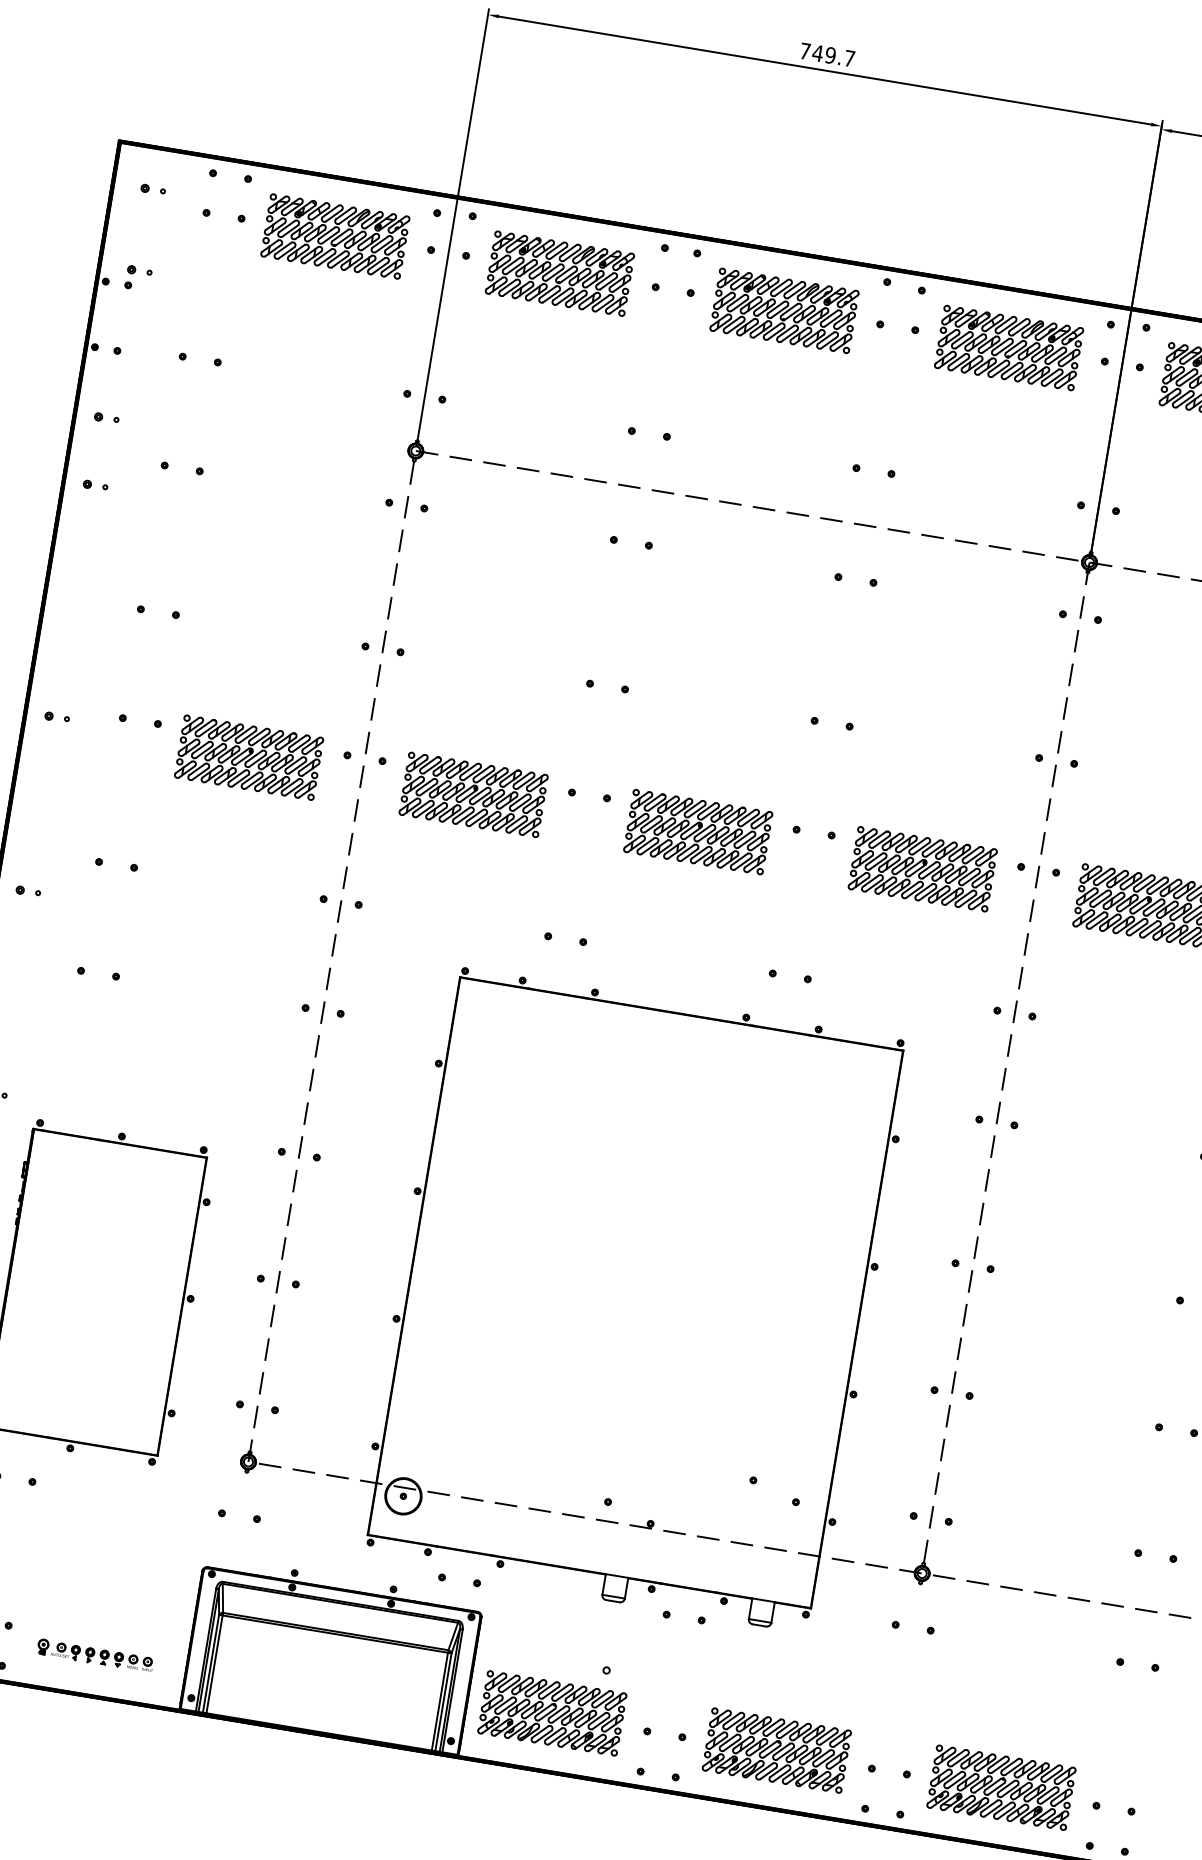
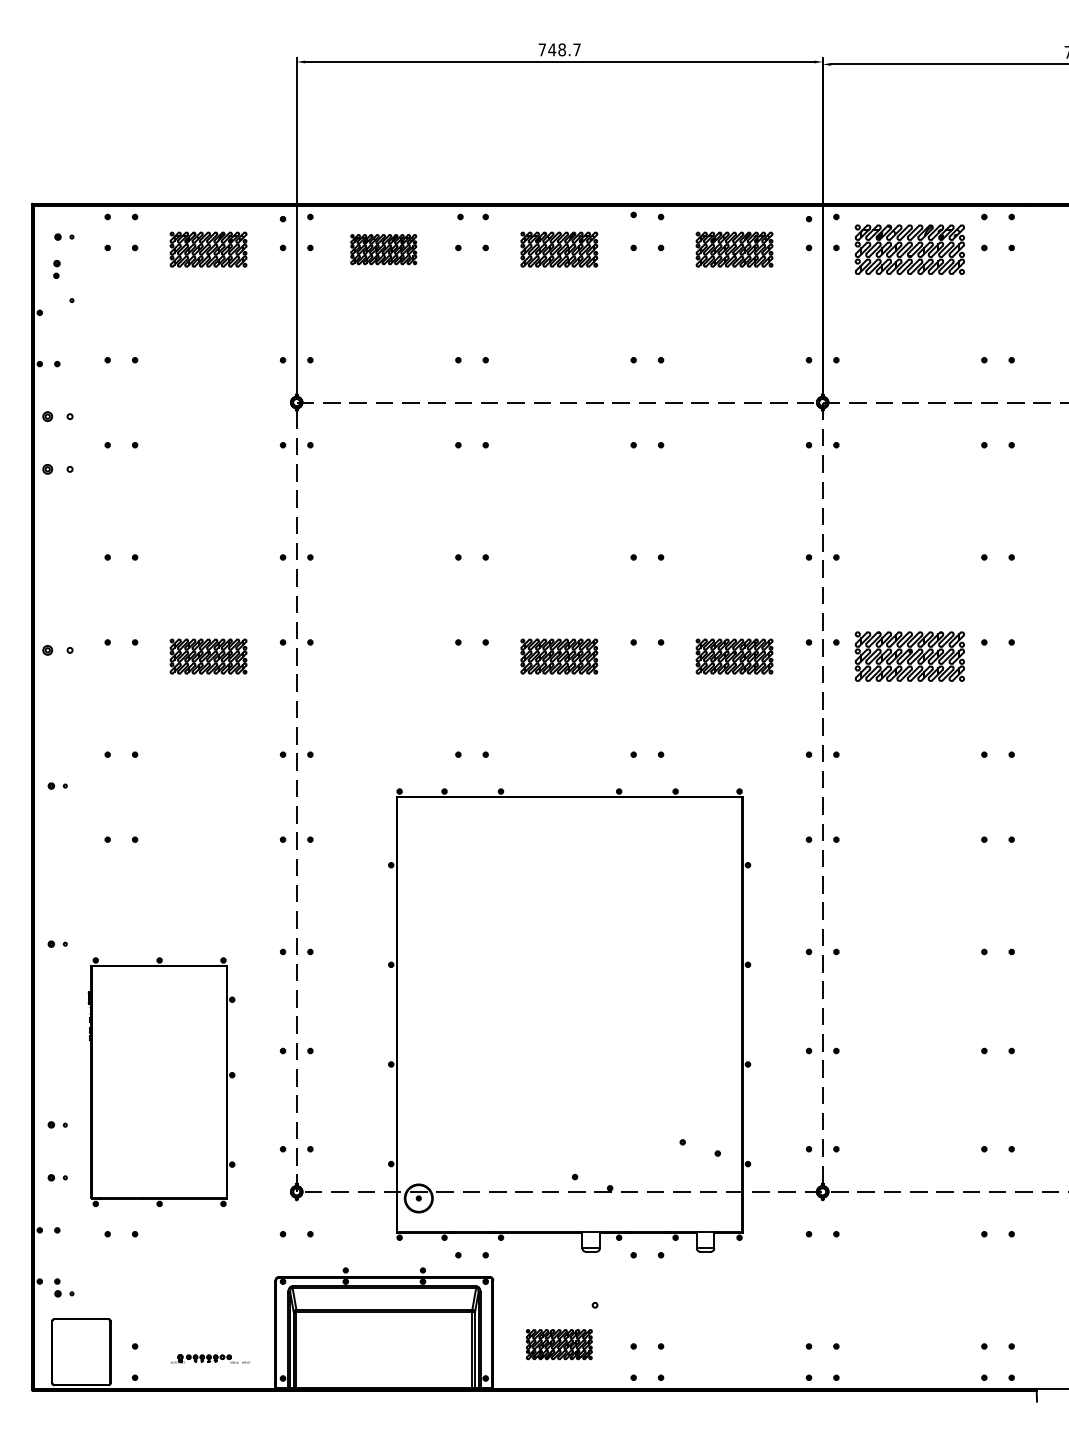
text: (829, 54) -> (561, 49), 749.7 -> 748.7
part: (335, 236) -> (208, 249), size x0.7
part: (559, 273) -> (383, 249), size x0.6
part: (129, 275) -> (56, 268), moved
part: (784, 310) -> (559, 249), size x0.7
part: (1009, 347) -> (734, 249), size x0.7
part: (106, 418) -> (57, 416), size x1.6
part: (95, 484) -> (57, 468), size x1.6
part: (57, 716) -> (57, 649), size x1.6
part: (248, 757) -> (208, 656), size x0.7
part: (473, 794) -> (383, 656), removed
part: (698, 831) -> (559, 656), size x0.7
part: (922, 869) -> (734, 656), size x0.7
part: (94, 1655) -> (204, 1358), size x0.6
part: (552, 1713) -> (559, 1344), size x0.6
part: (776, 1750) -> (734, 1344), removed
part: (1000, 1787) -> (909, 1344), removed

